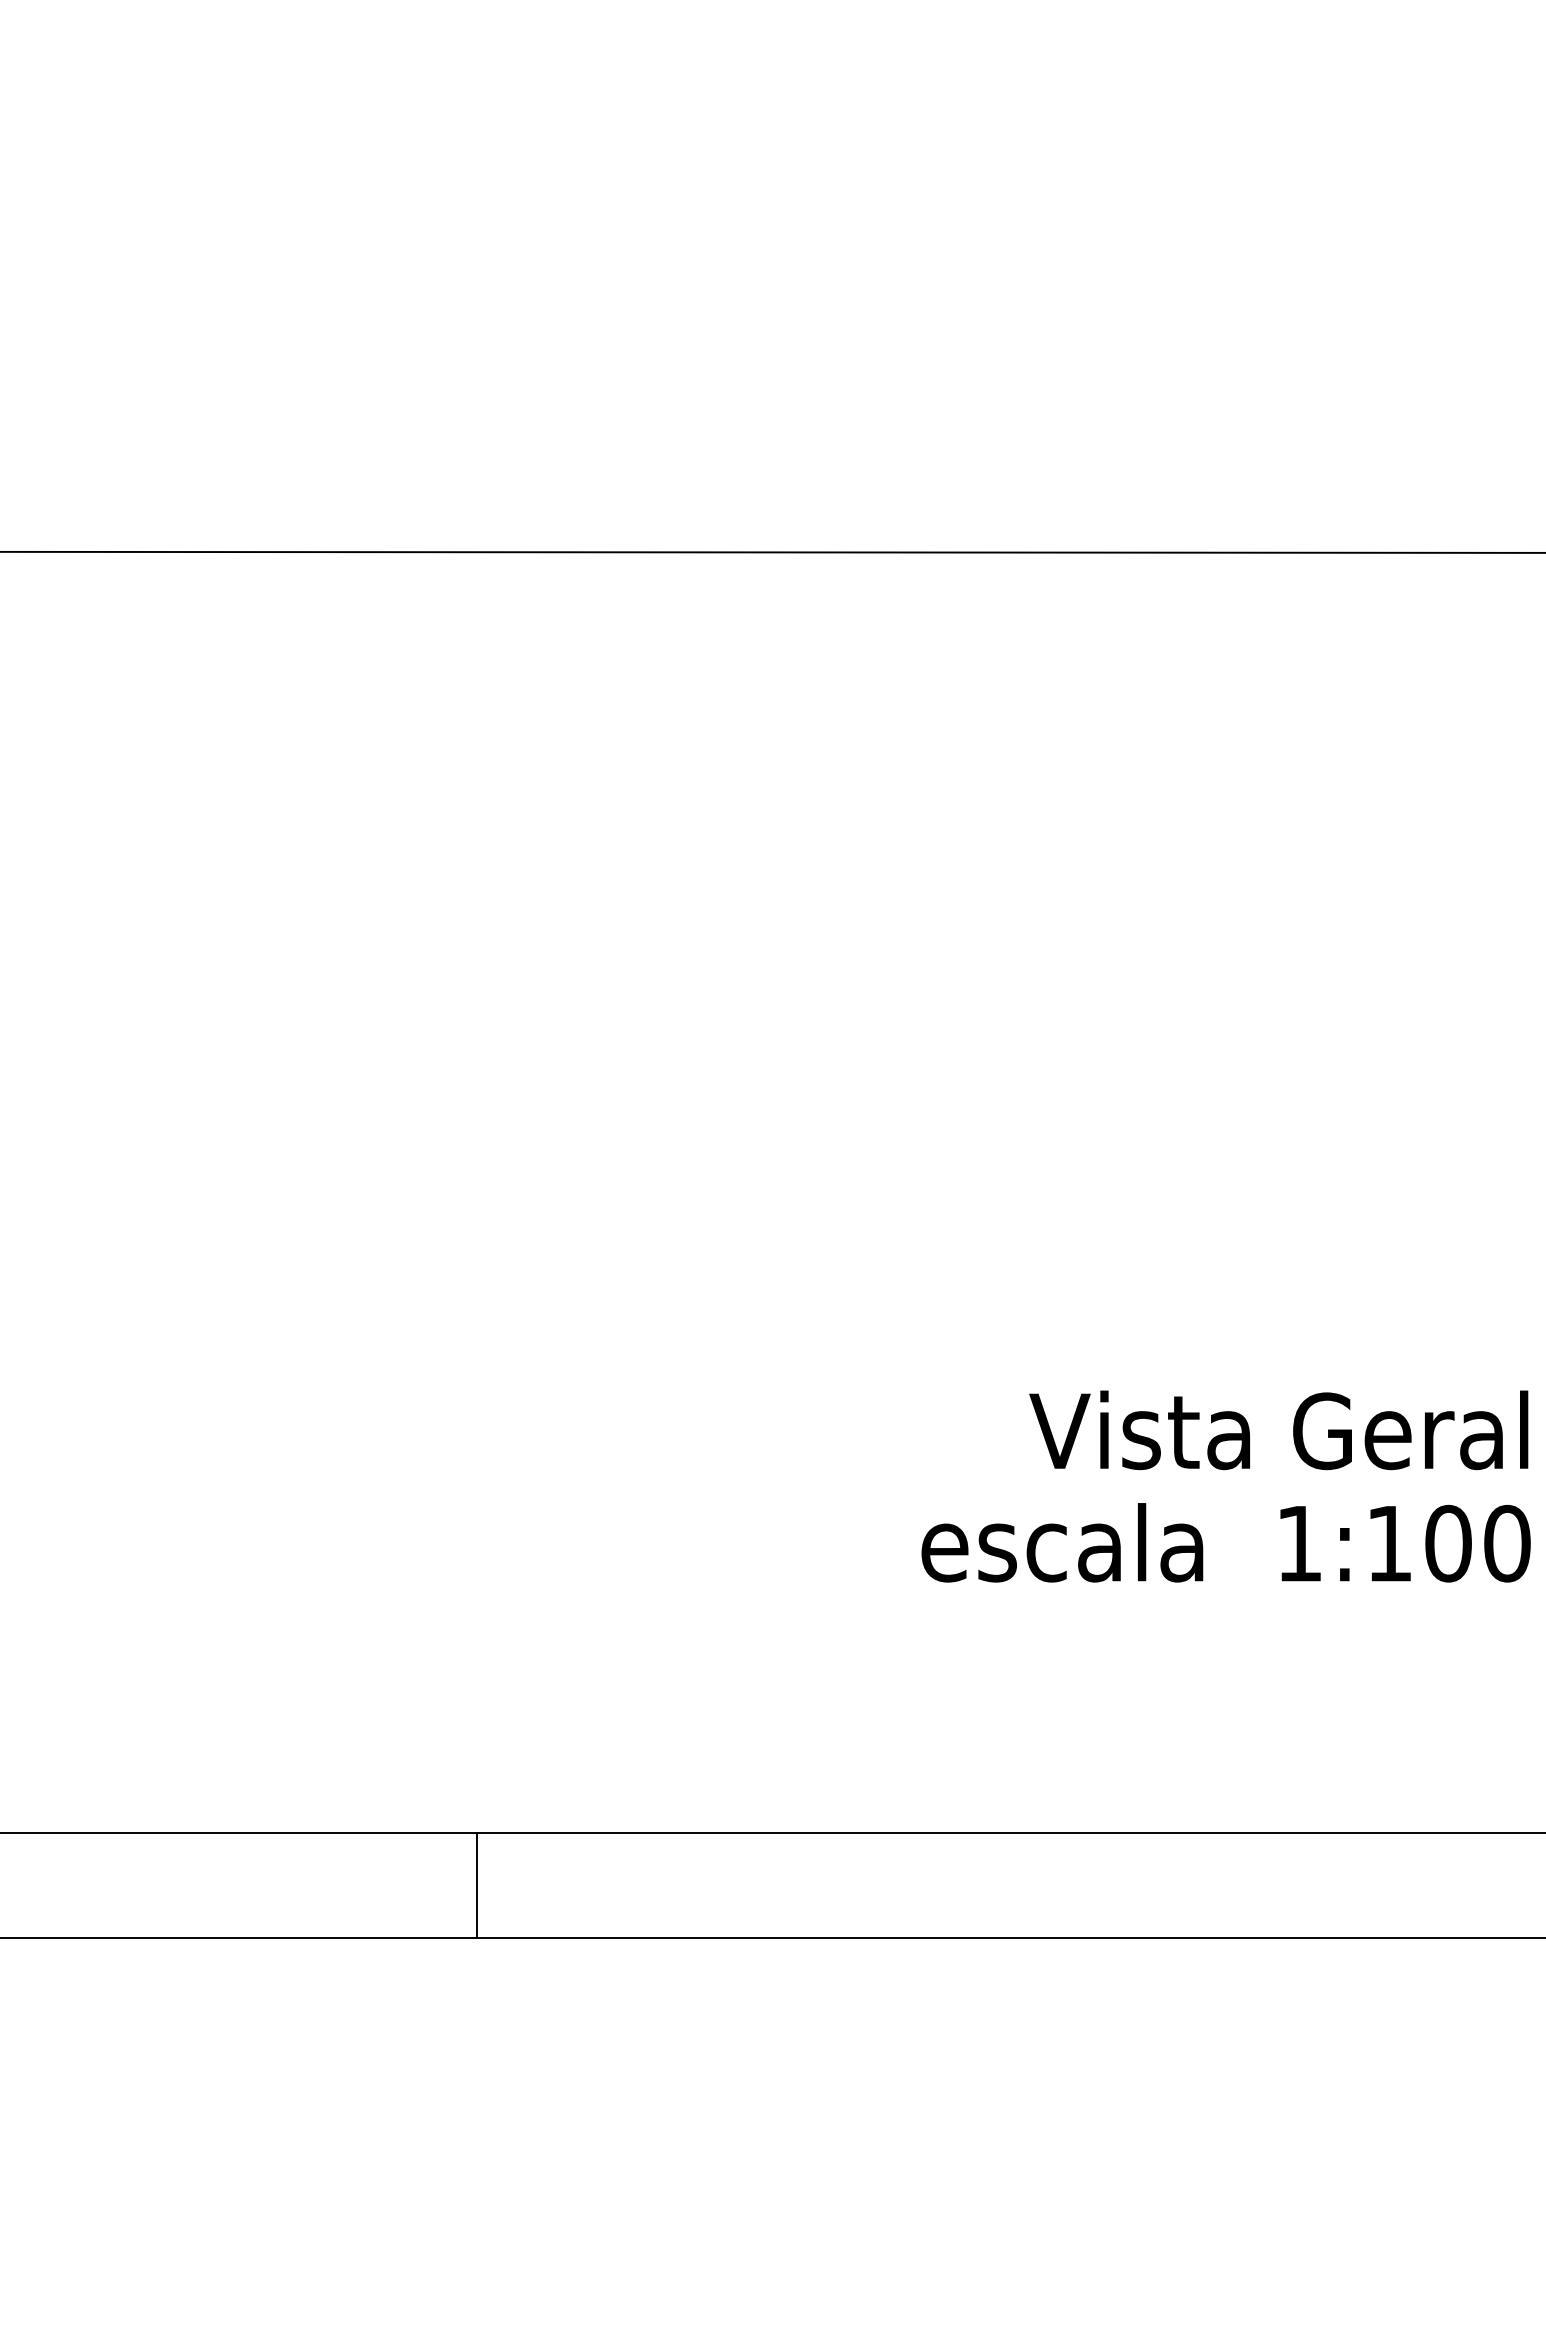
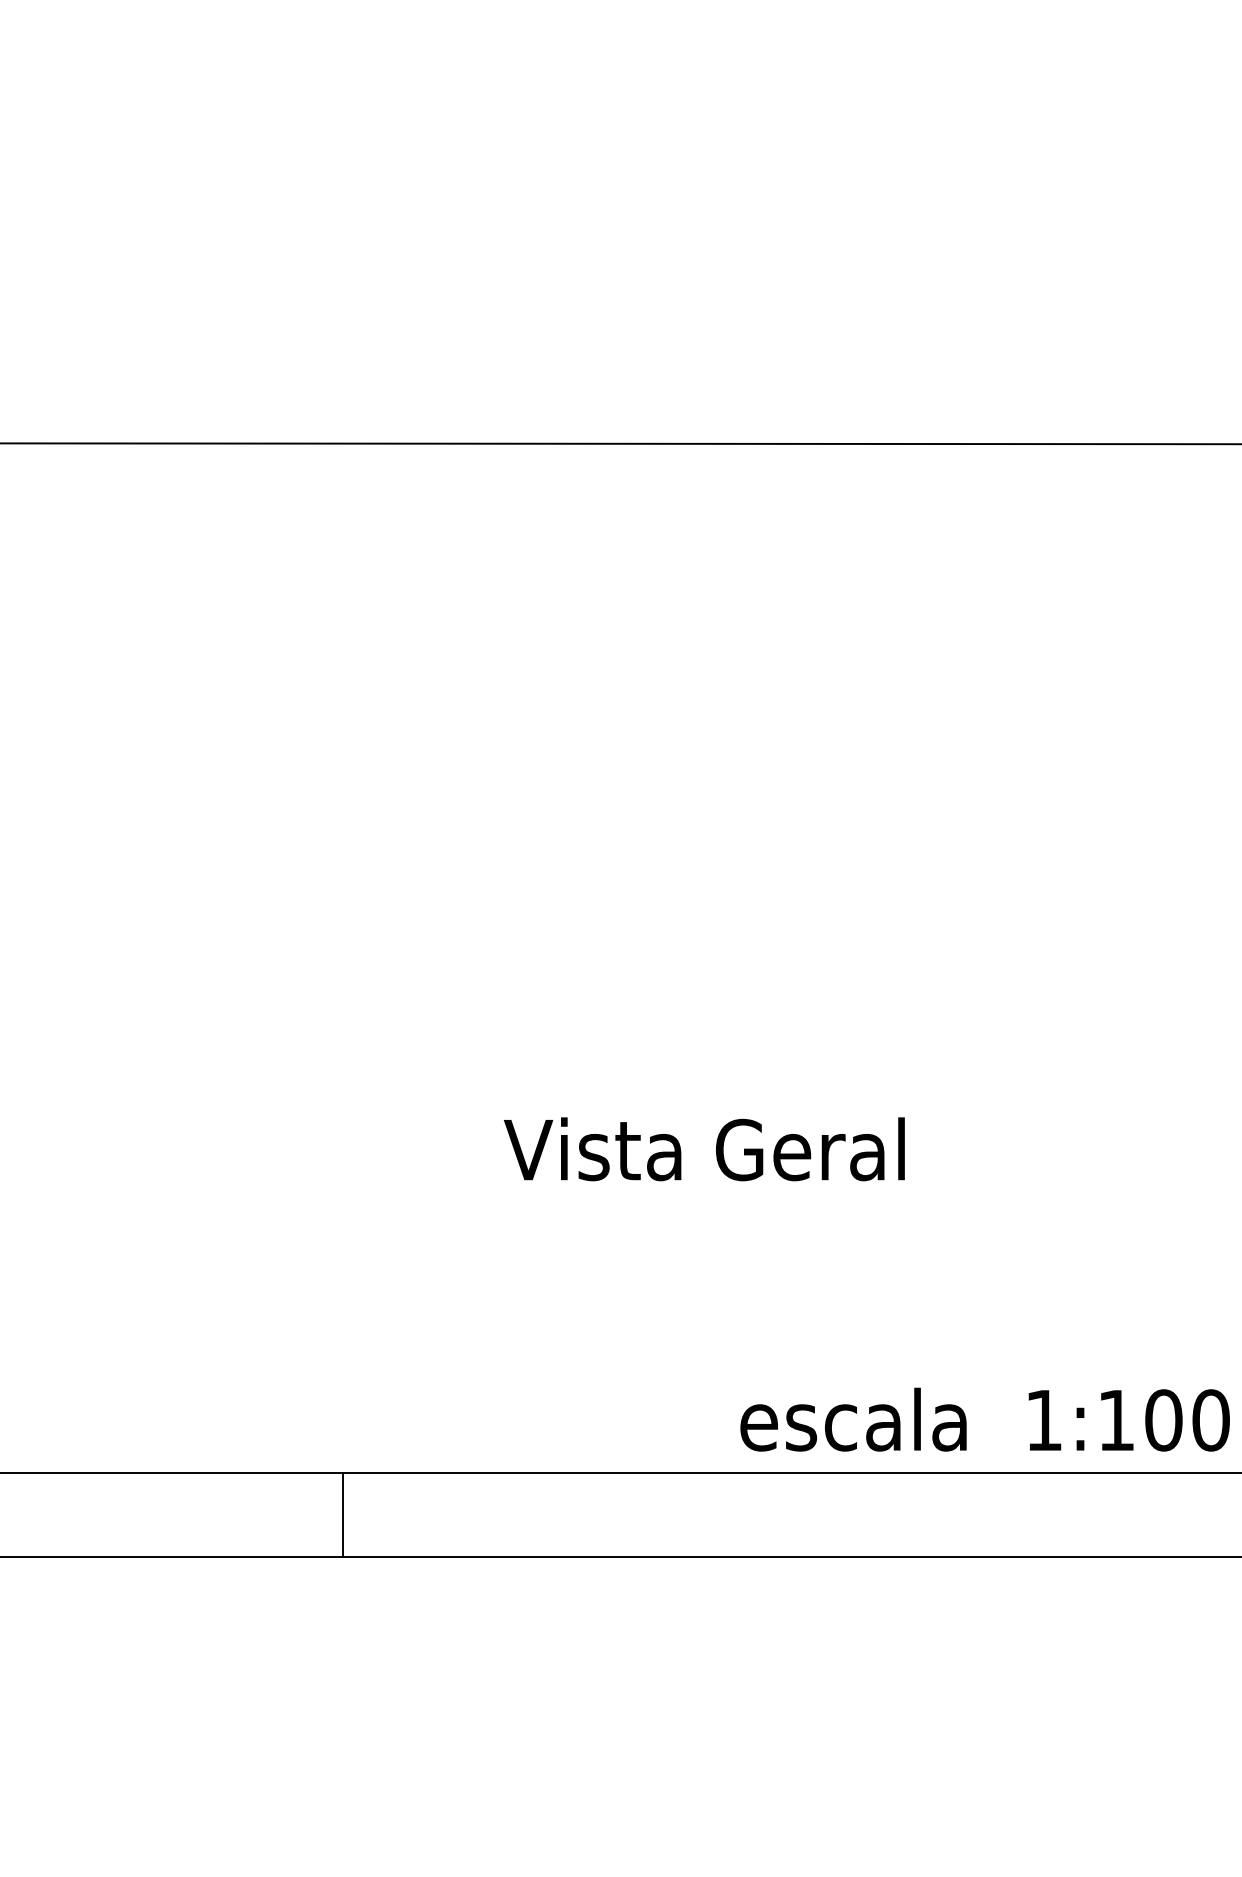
text: (1278, 1430) -> (704, 1149), moved
text: (1225, 1542) -> (984, 1419), moved
line: (477, 1884) -> (343, 1514), moved

